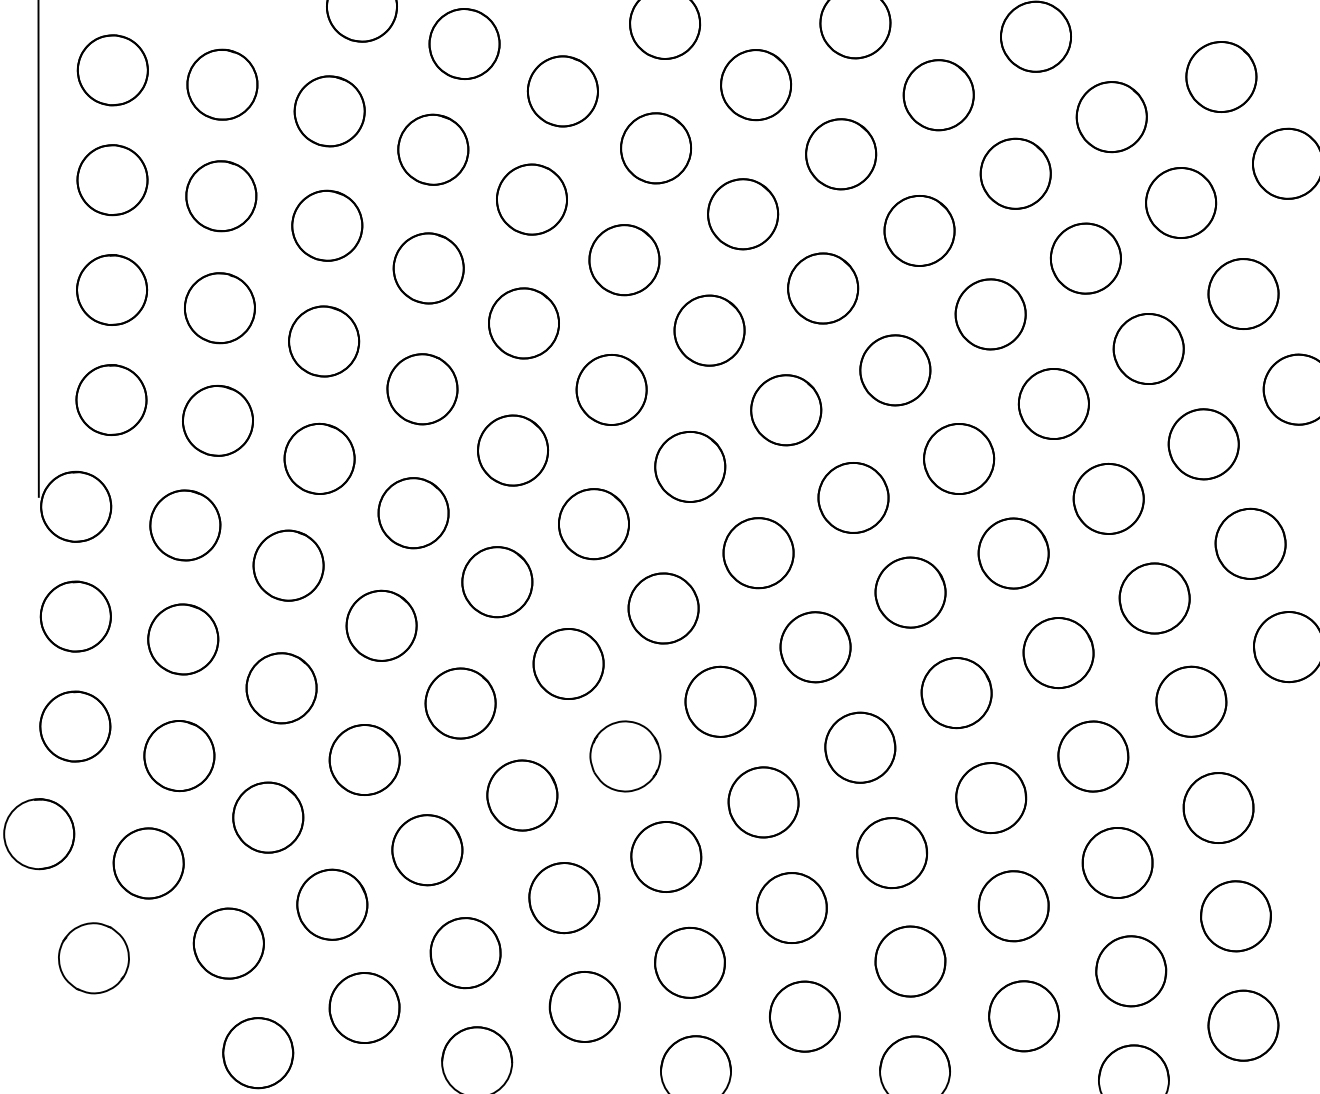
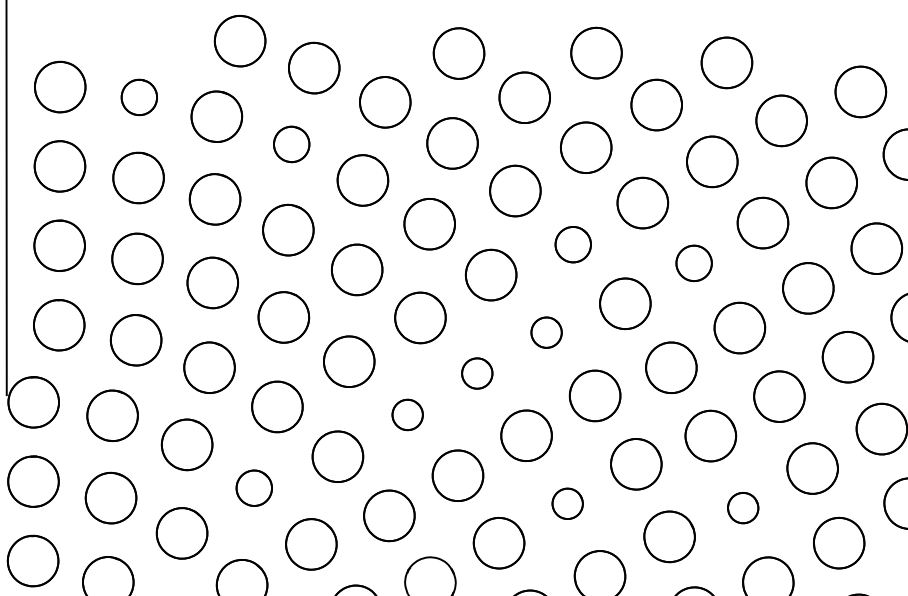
circle: (222, 84) -> (139, 97), size x0.7
circle: (433, 149) -> (291, 144), size x0.7
circle: (823, 288) -> (573, 244), size x0.7
circle: (990, 314) -> (694, 263), size x0.7
circle: (786, 410) -> (546, 332), size x0.6
circle: (690, 466) -> (477, 373), size x0.6
circle: (593, 524) -> (407, 415), size x0.6
circle: (381, 625) -> (254, 488), size x0.7
circle: (815, 647) -> (567, 503), size x0.6
circle: (1058, 653) -> (743, 508), size x0.6

